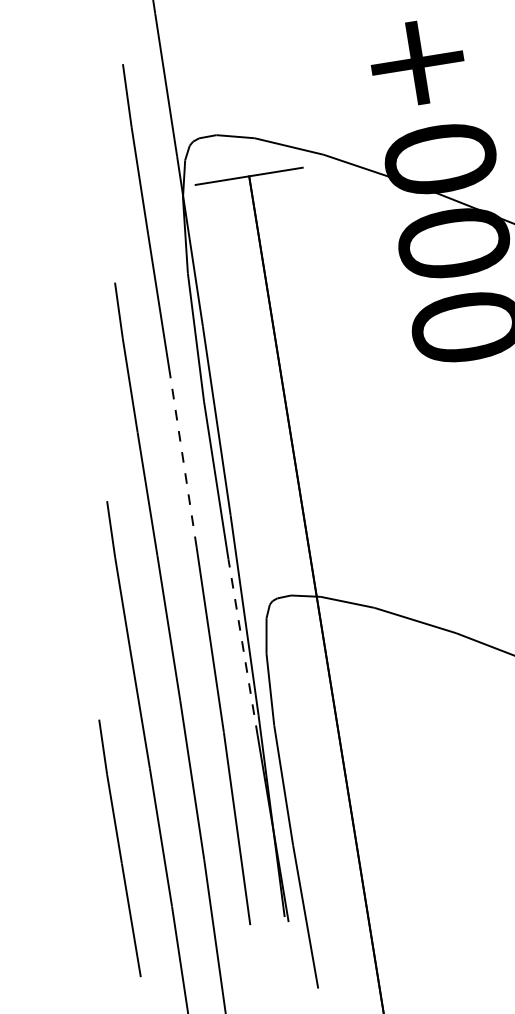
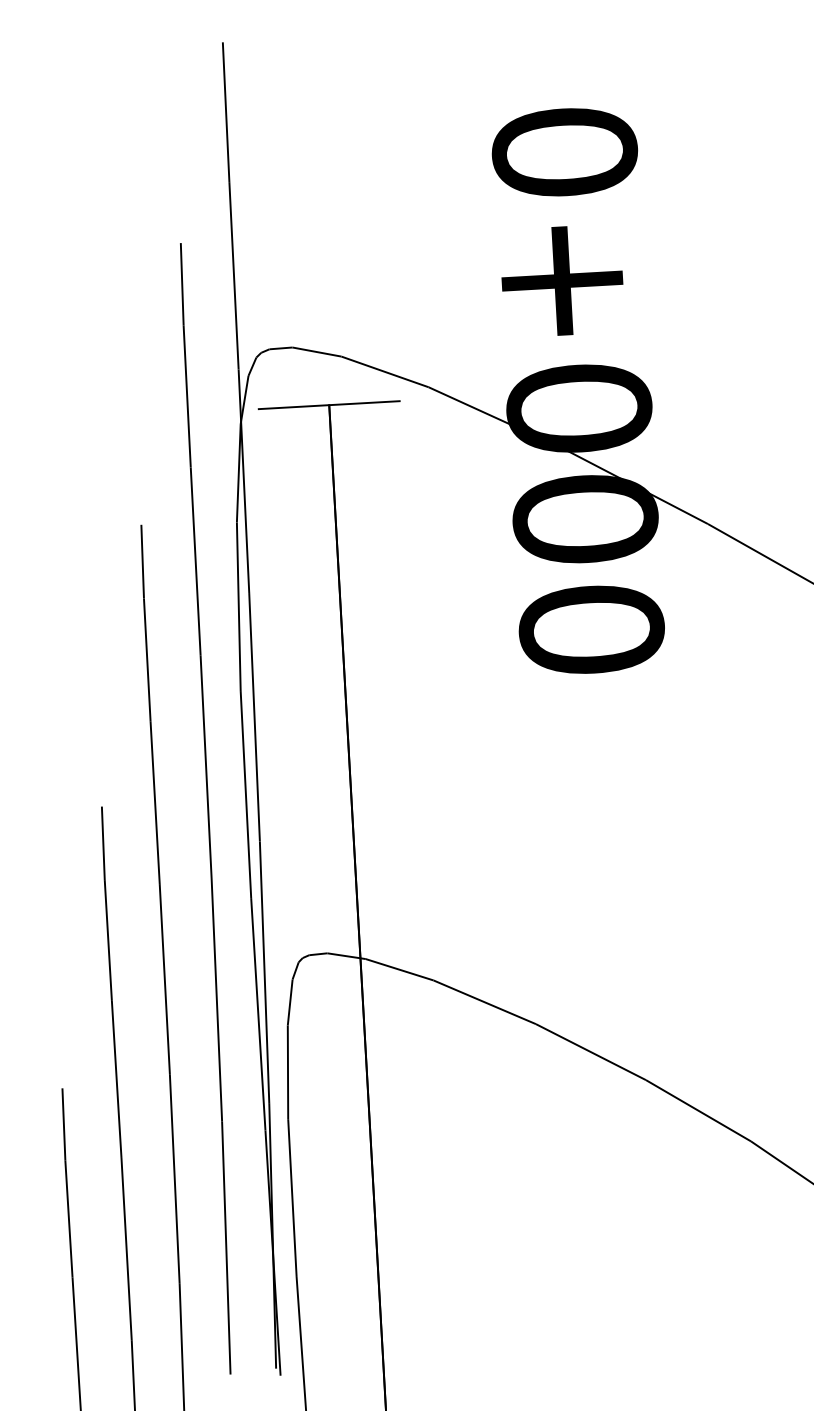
line: (183, 462) -> (206, 766), dashed -> solid
line: (243, 646) -> (258, 1013), dashed -> solid

